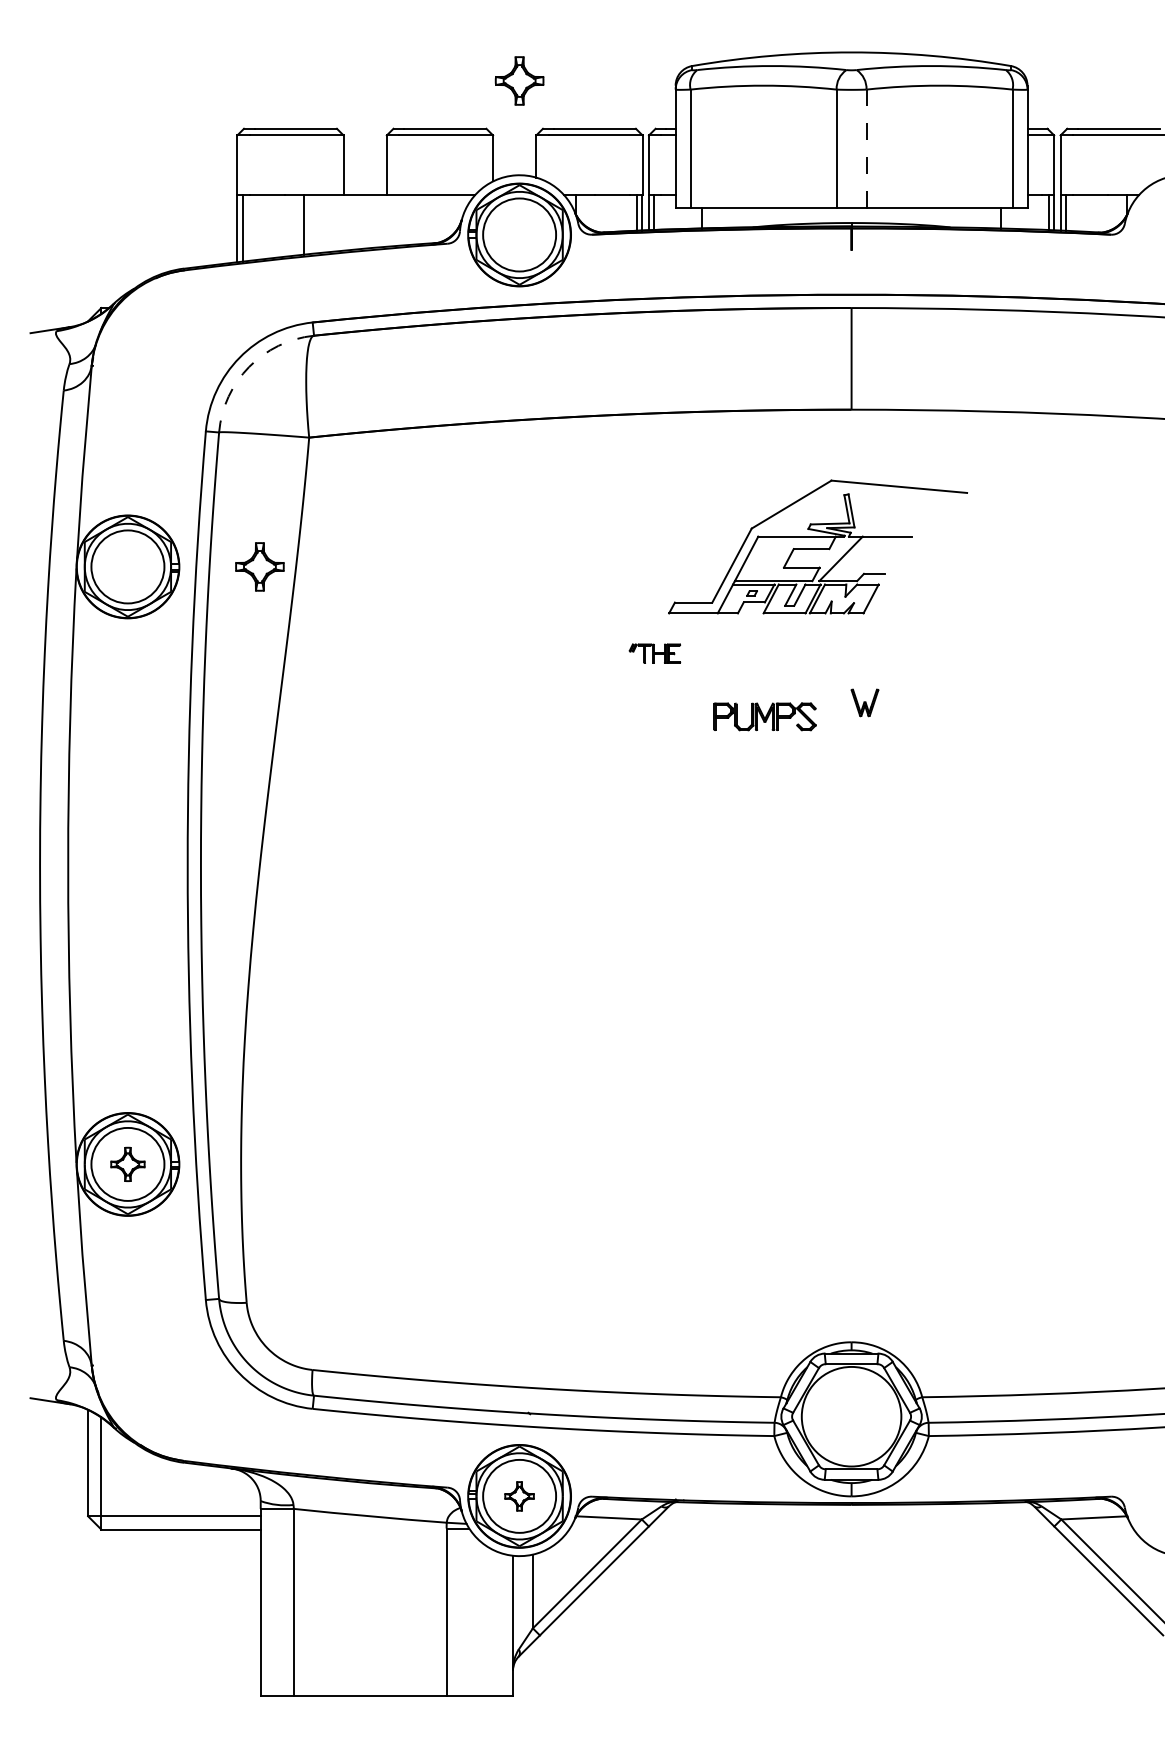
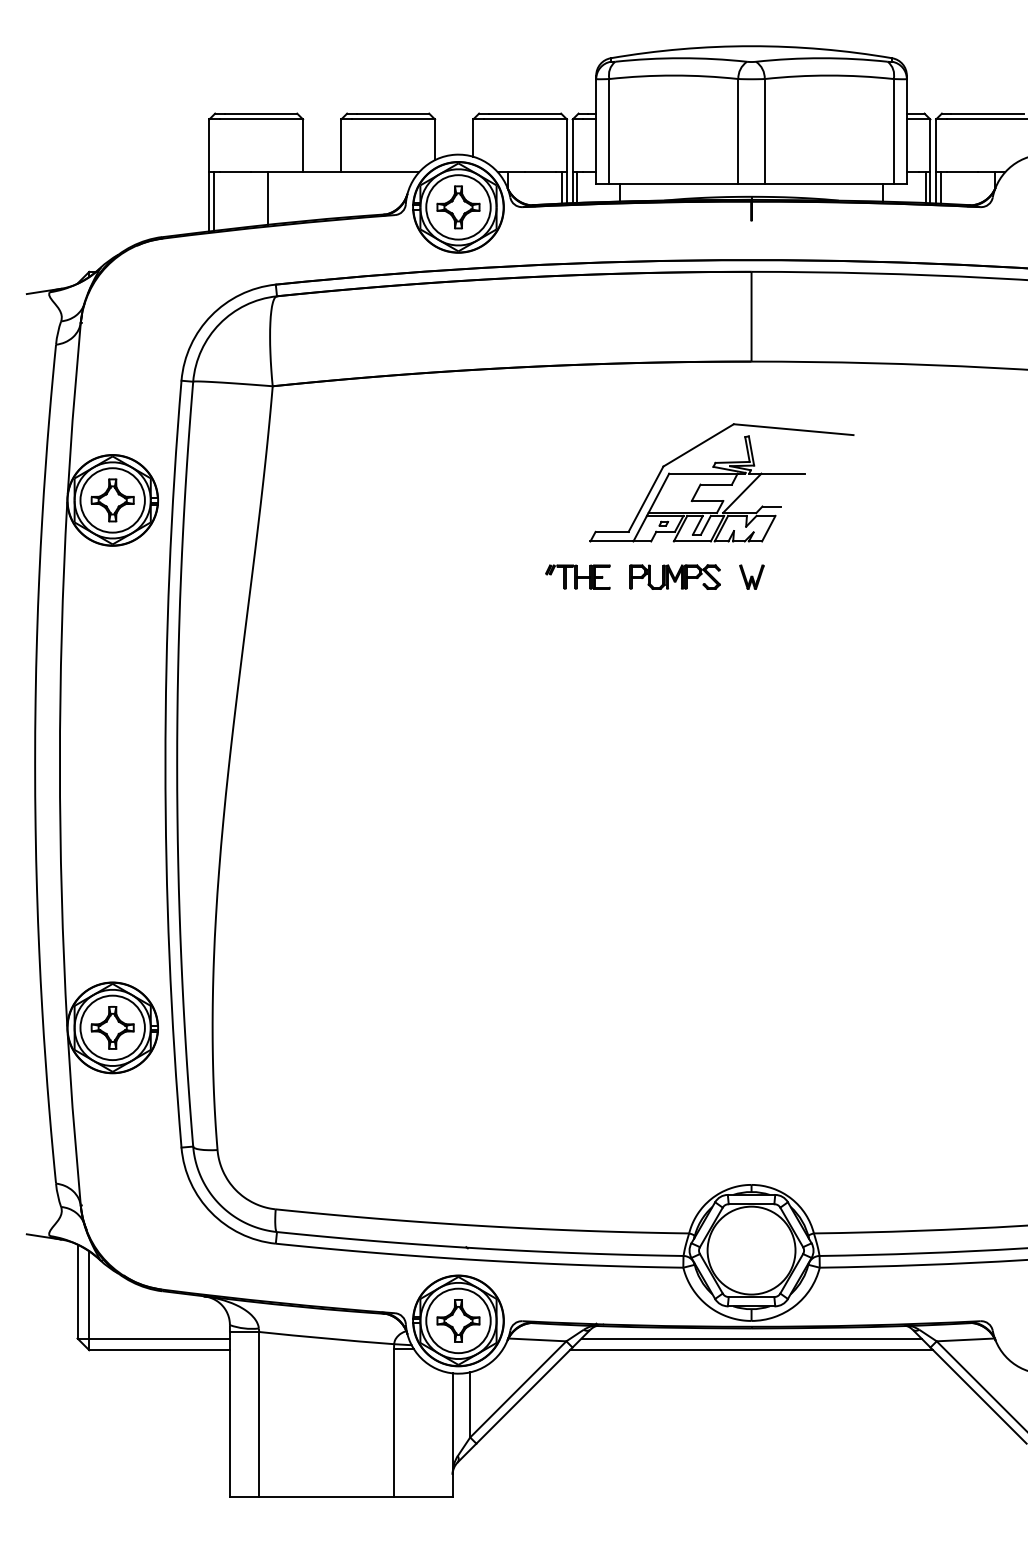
part: (519, 80) -> (458, 206), moved
line: (866, 149) -> (764, 131), dashed -> solid
arc: (249, 367) -> (220, 324), dashed -> solid
part: (259, 566) -> (112, 500), moved
part: (654, 653) -> (577, 576), size x1.43
part: (864, 702) -> (751, 576), moved
part: (764, 716) -> (674, 576), moved
part: (127, 1164) -> (112, 1027), size x1.43
part: (519, 1496) -> (458, 1321), size x1.67
line: (851, 1516) -> (751, 1338), added
line: (851, 1529) -> (751, 1350), added

